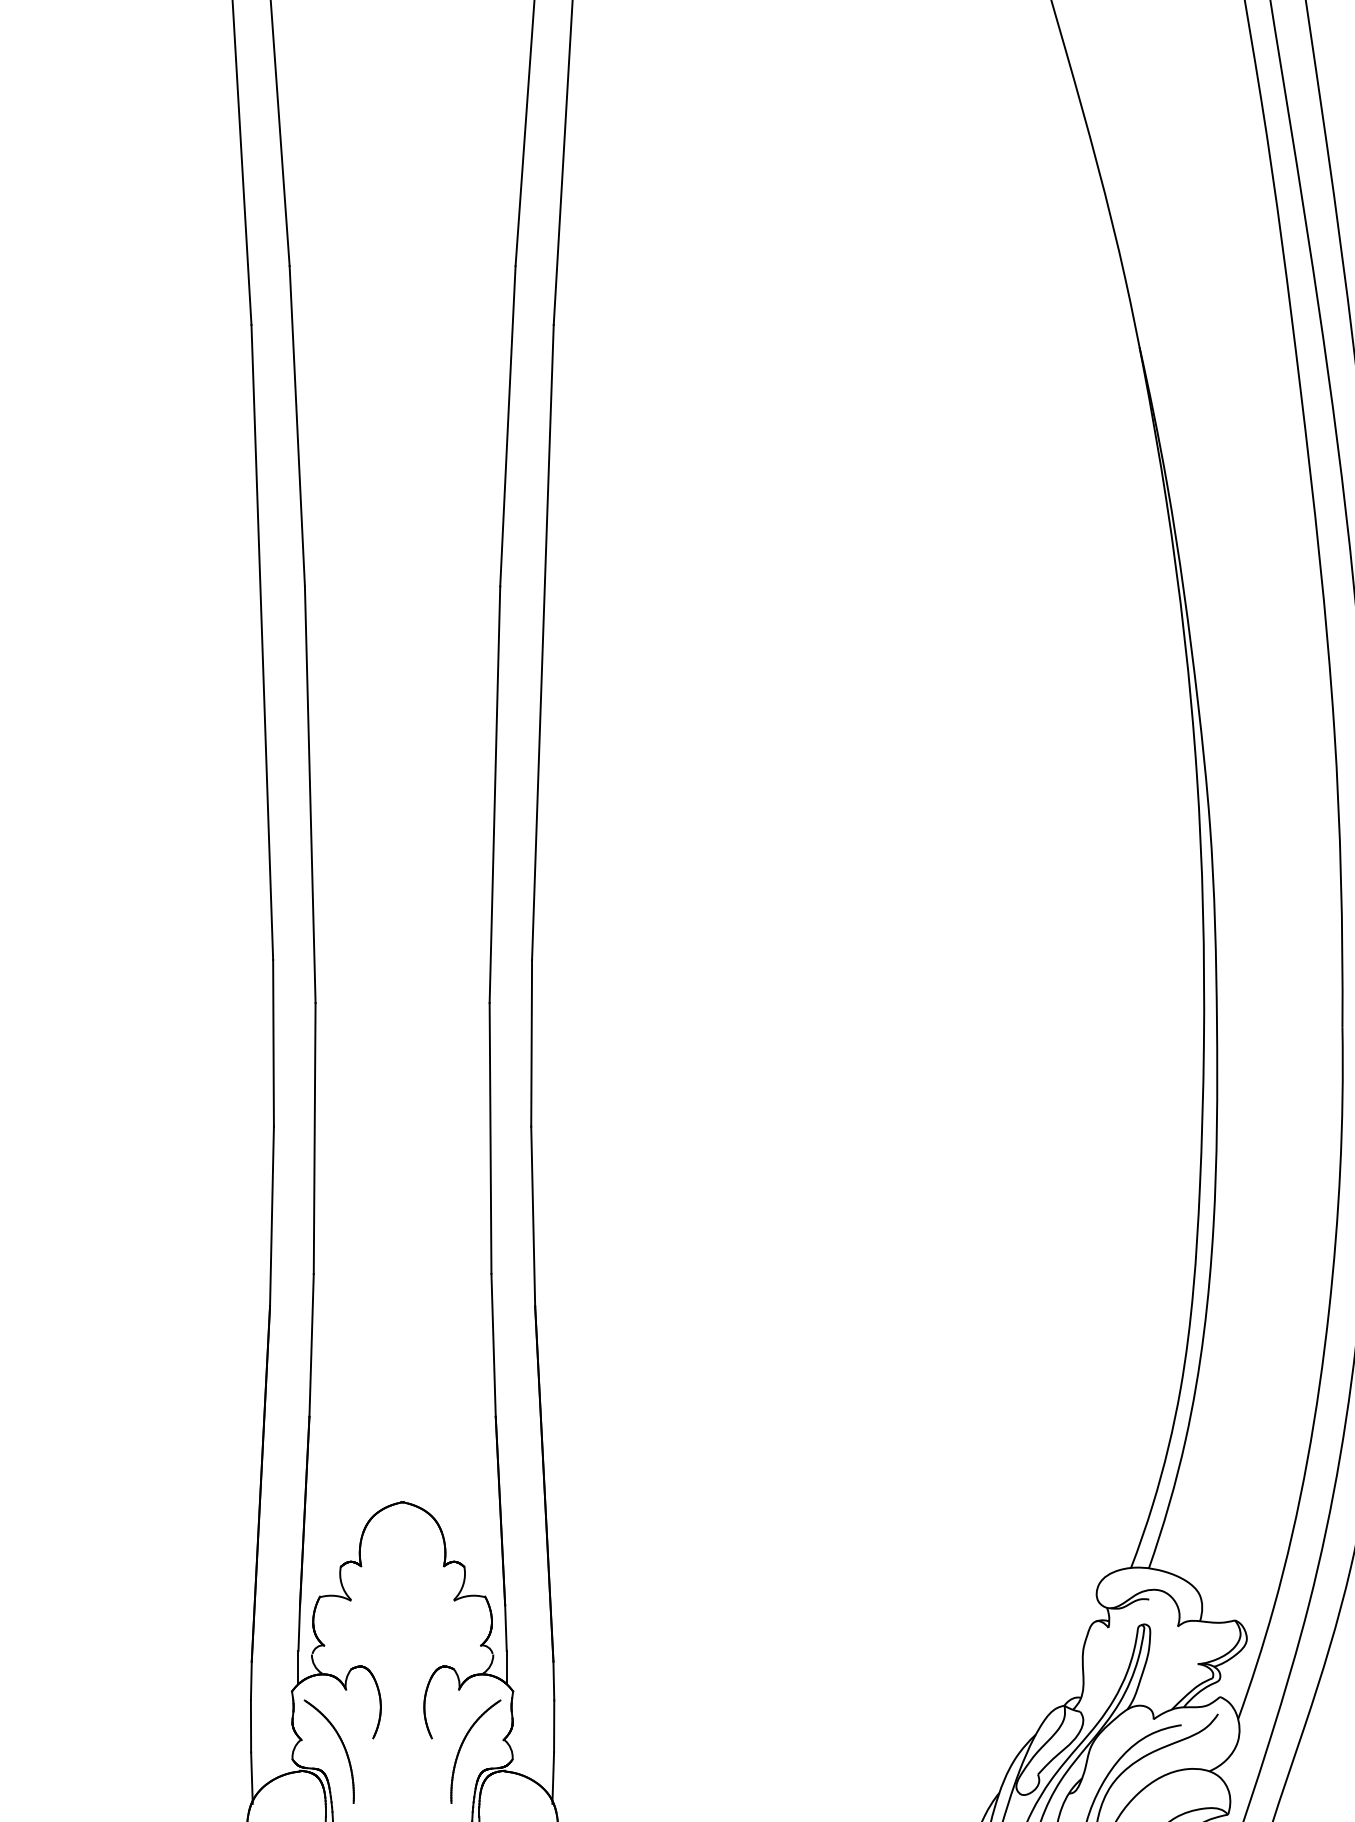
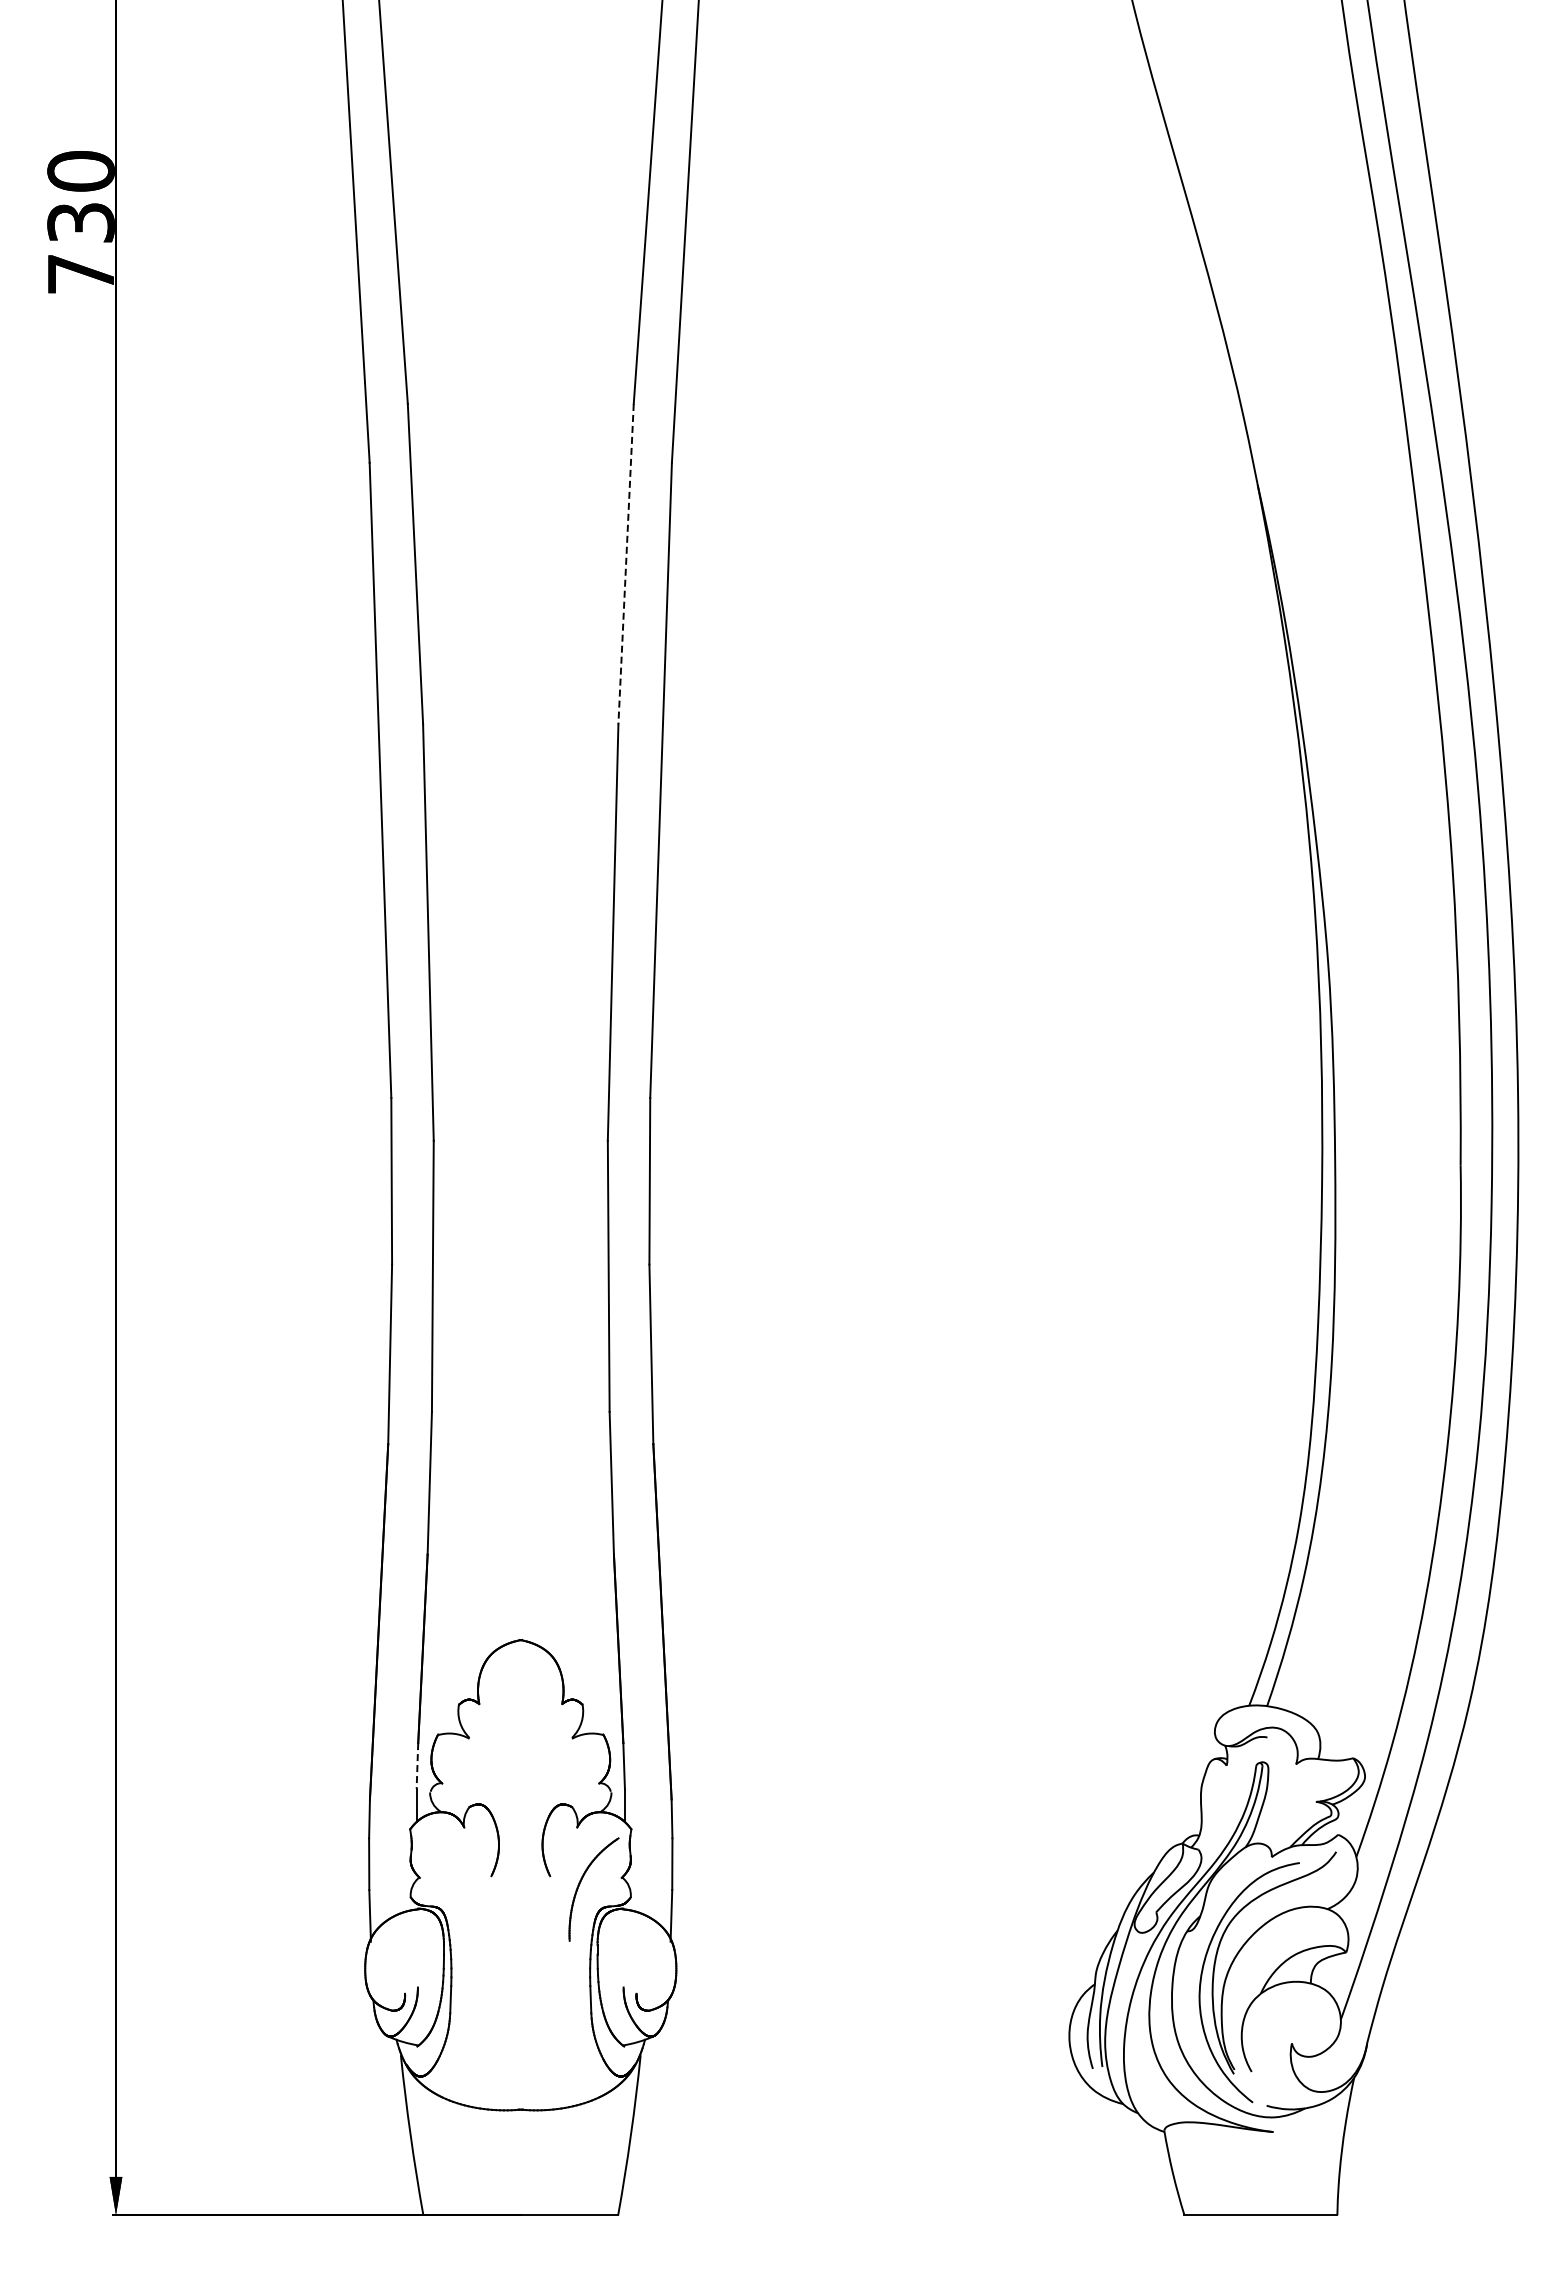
line: (508, 426) -> (626, 564), solid -> dashed
line: (299, 1627) -> (417, 1765), solid -> dashed
part: (343, 1747) -> (461, 1885), removed

